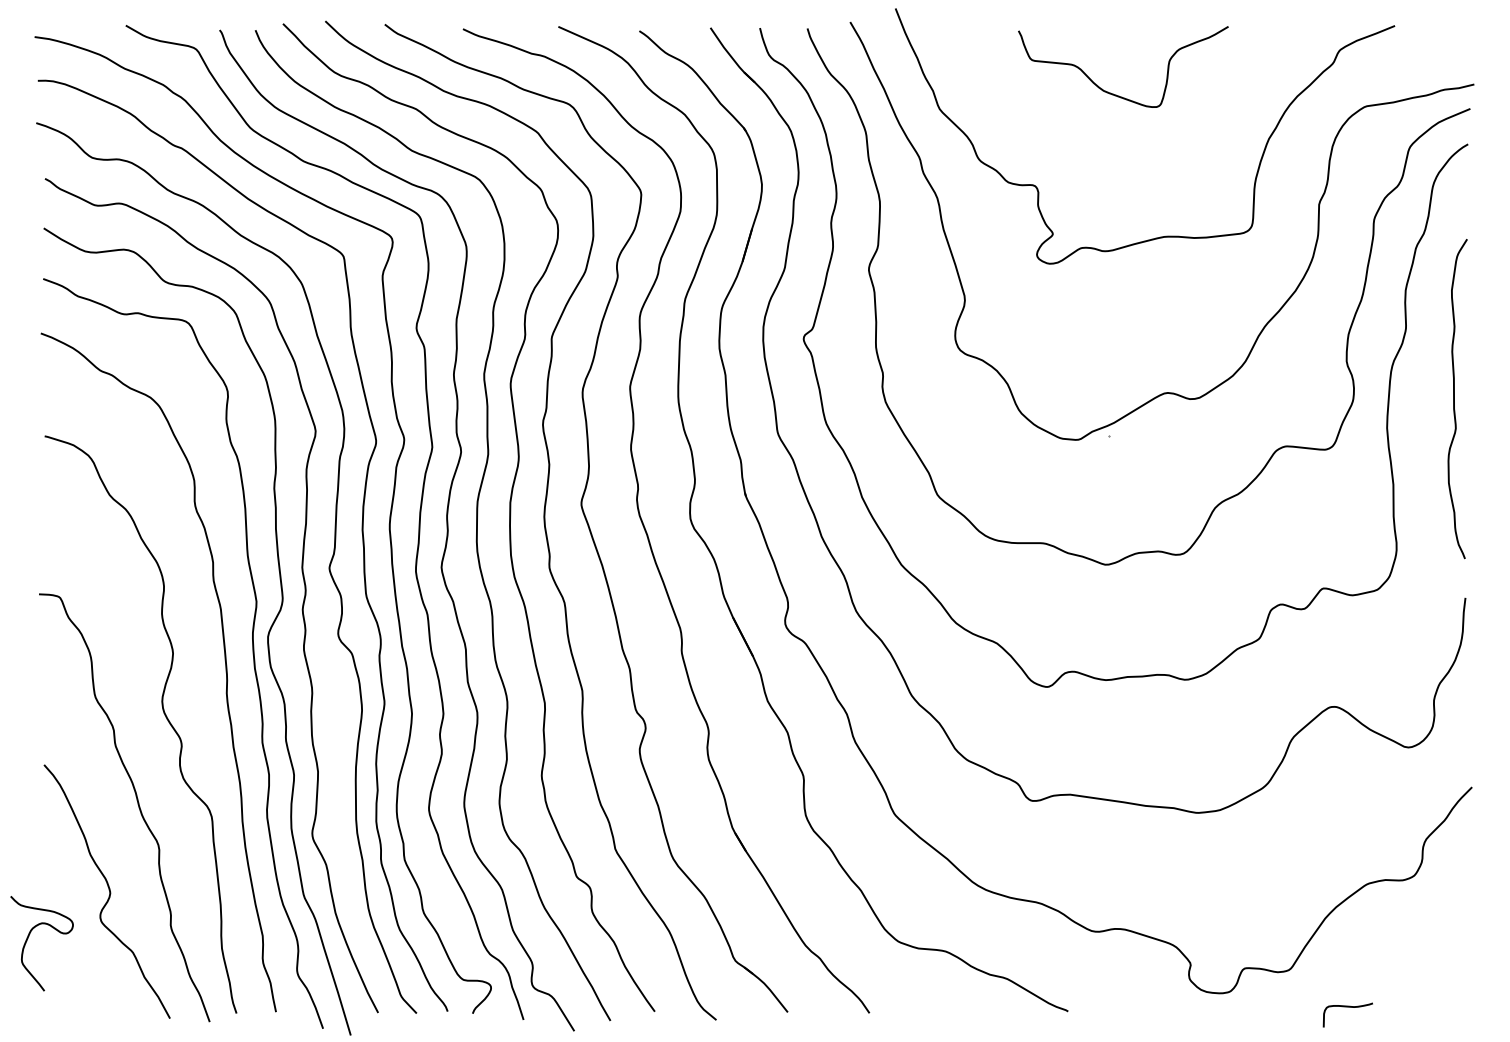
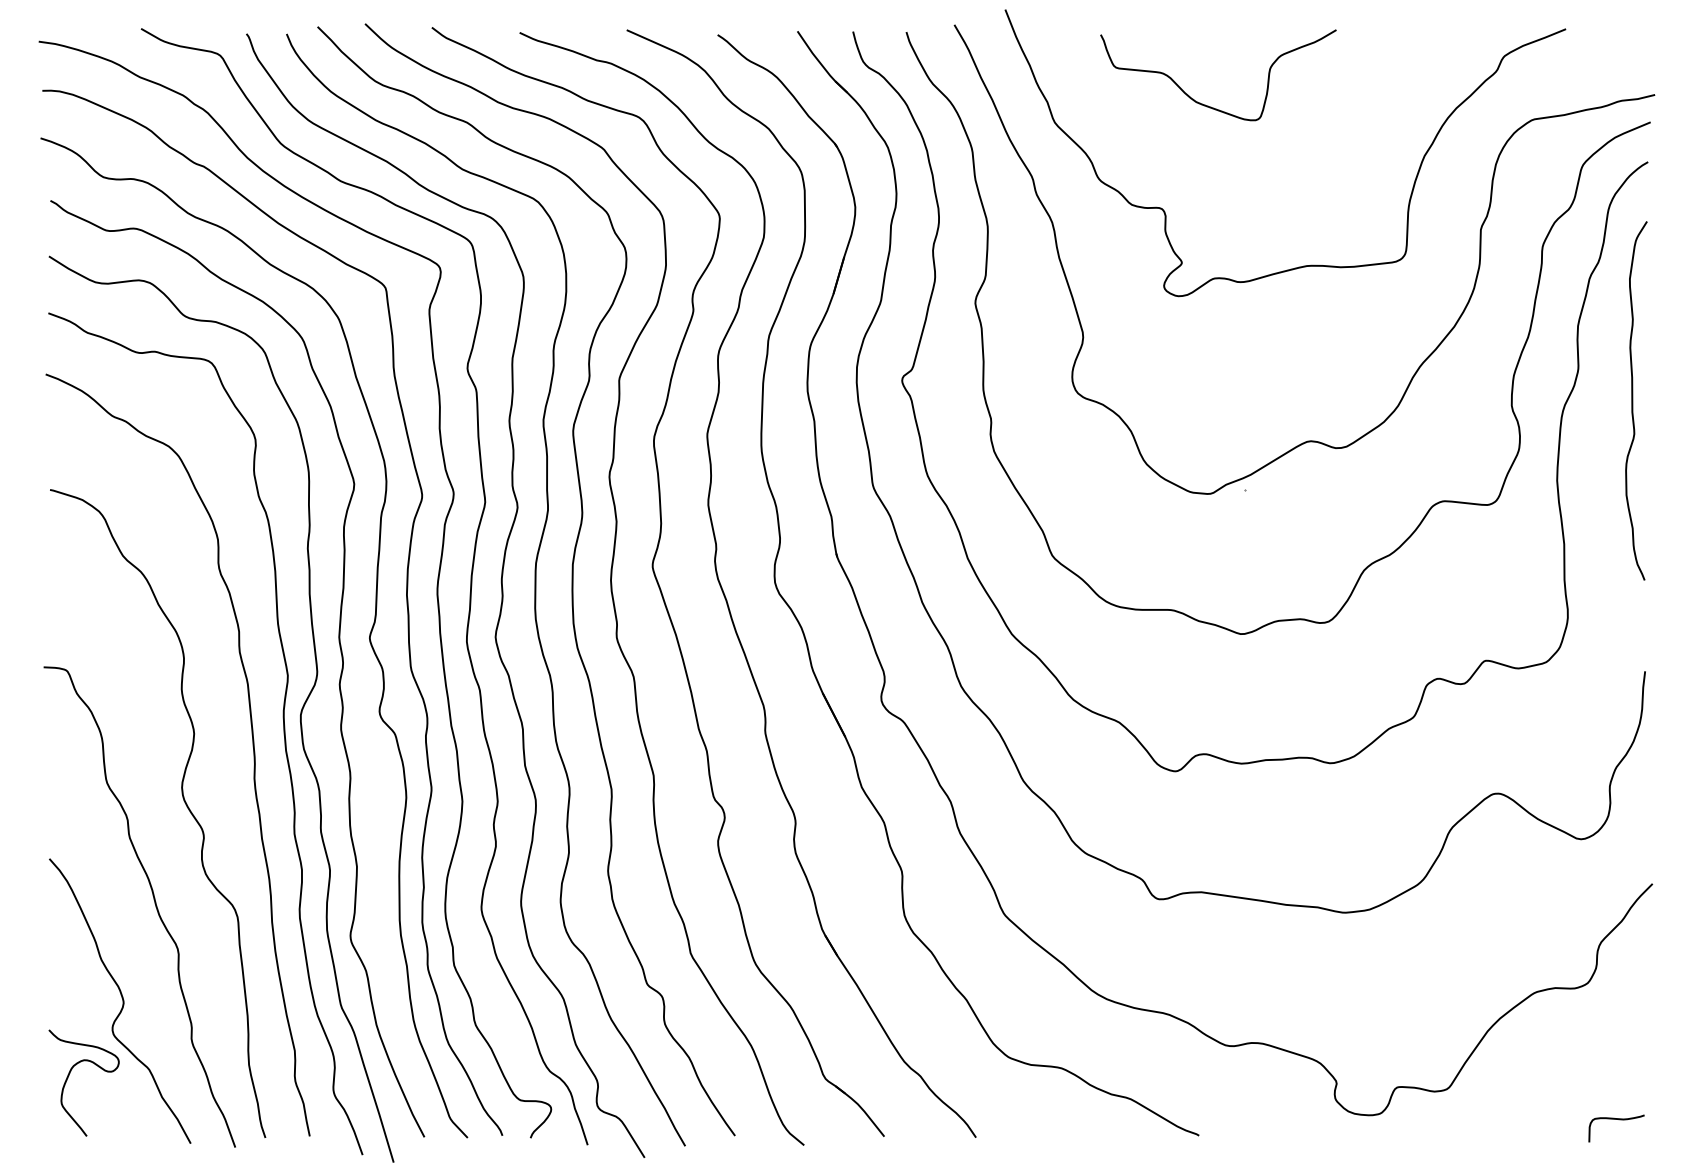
curve: (1113, 93) -> (1207, 105), moved
curve: (1454, 399) -> (1632, 401), moved
curve: (29, 936) -> (70, 1075), moved
curve: (1347, 1007) -> (1615, 1119), moved

